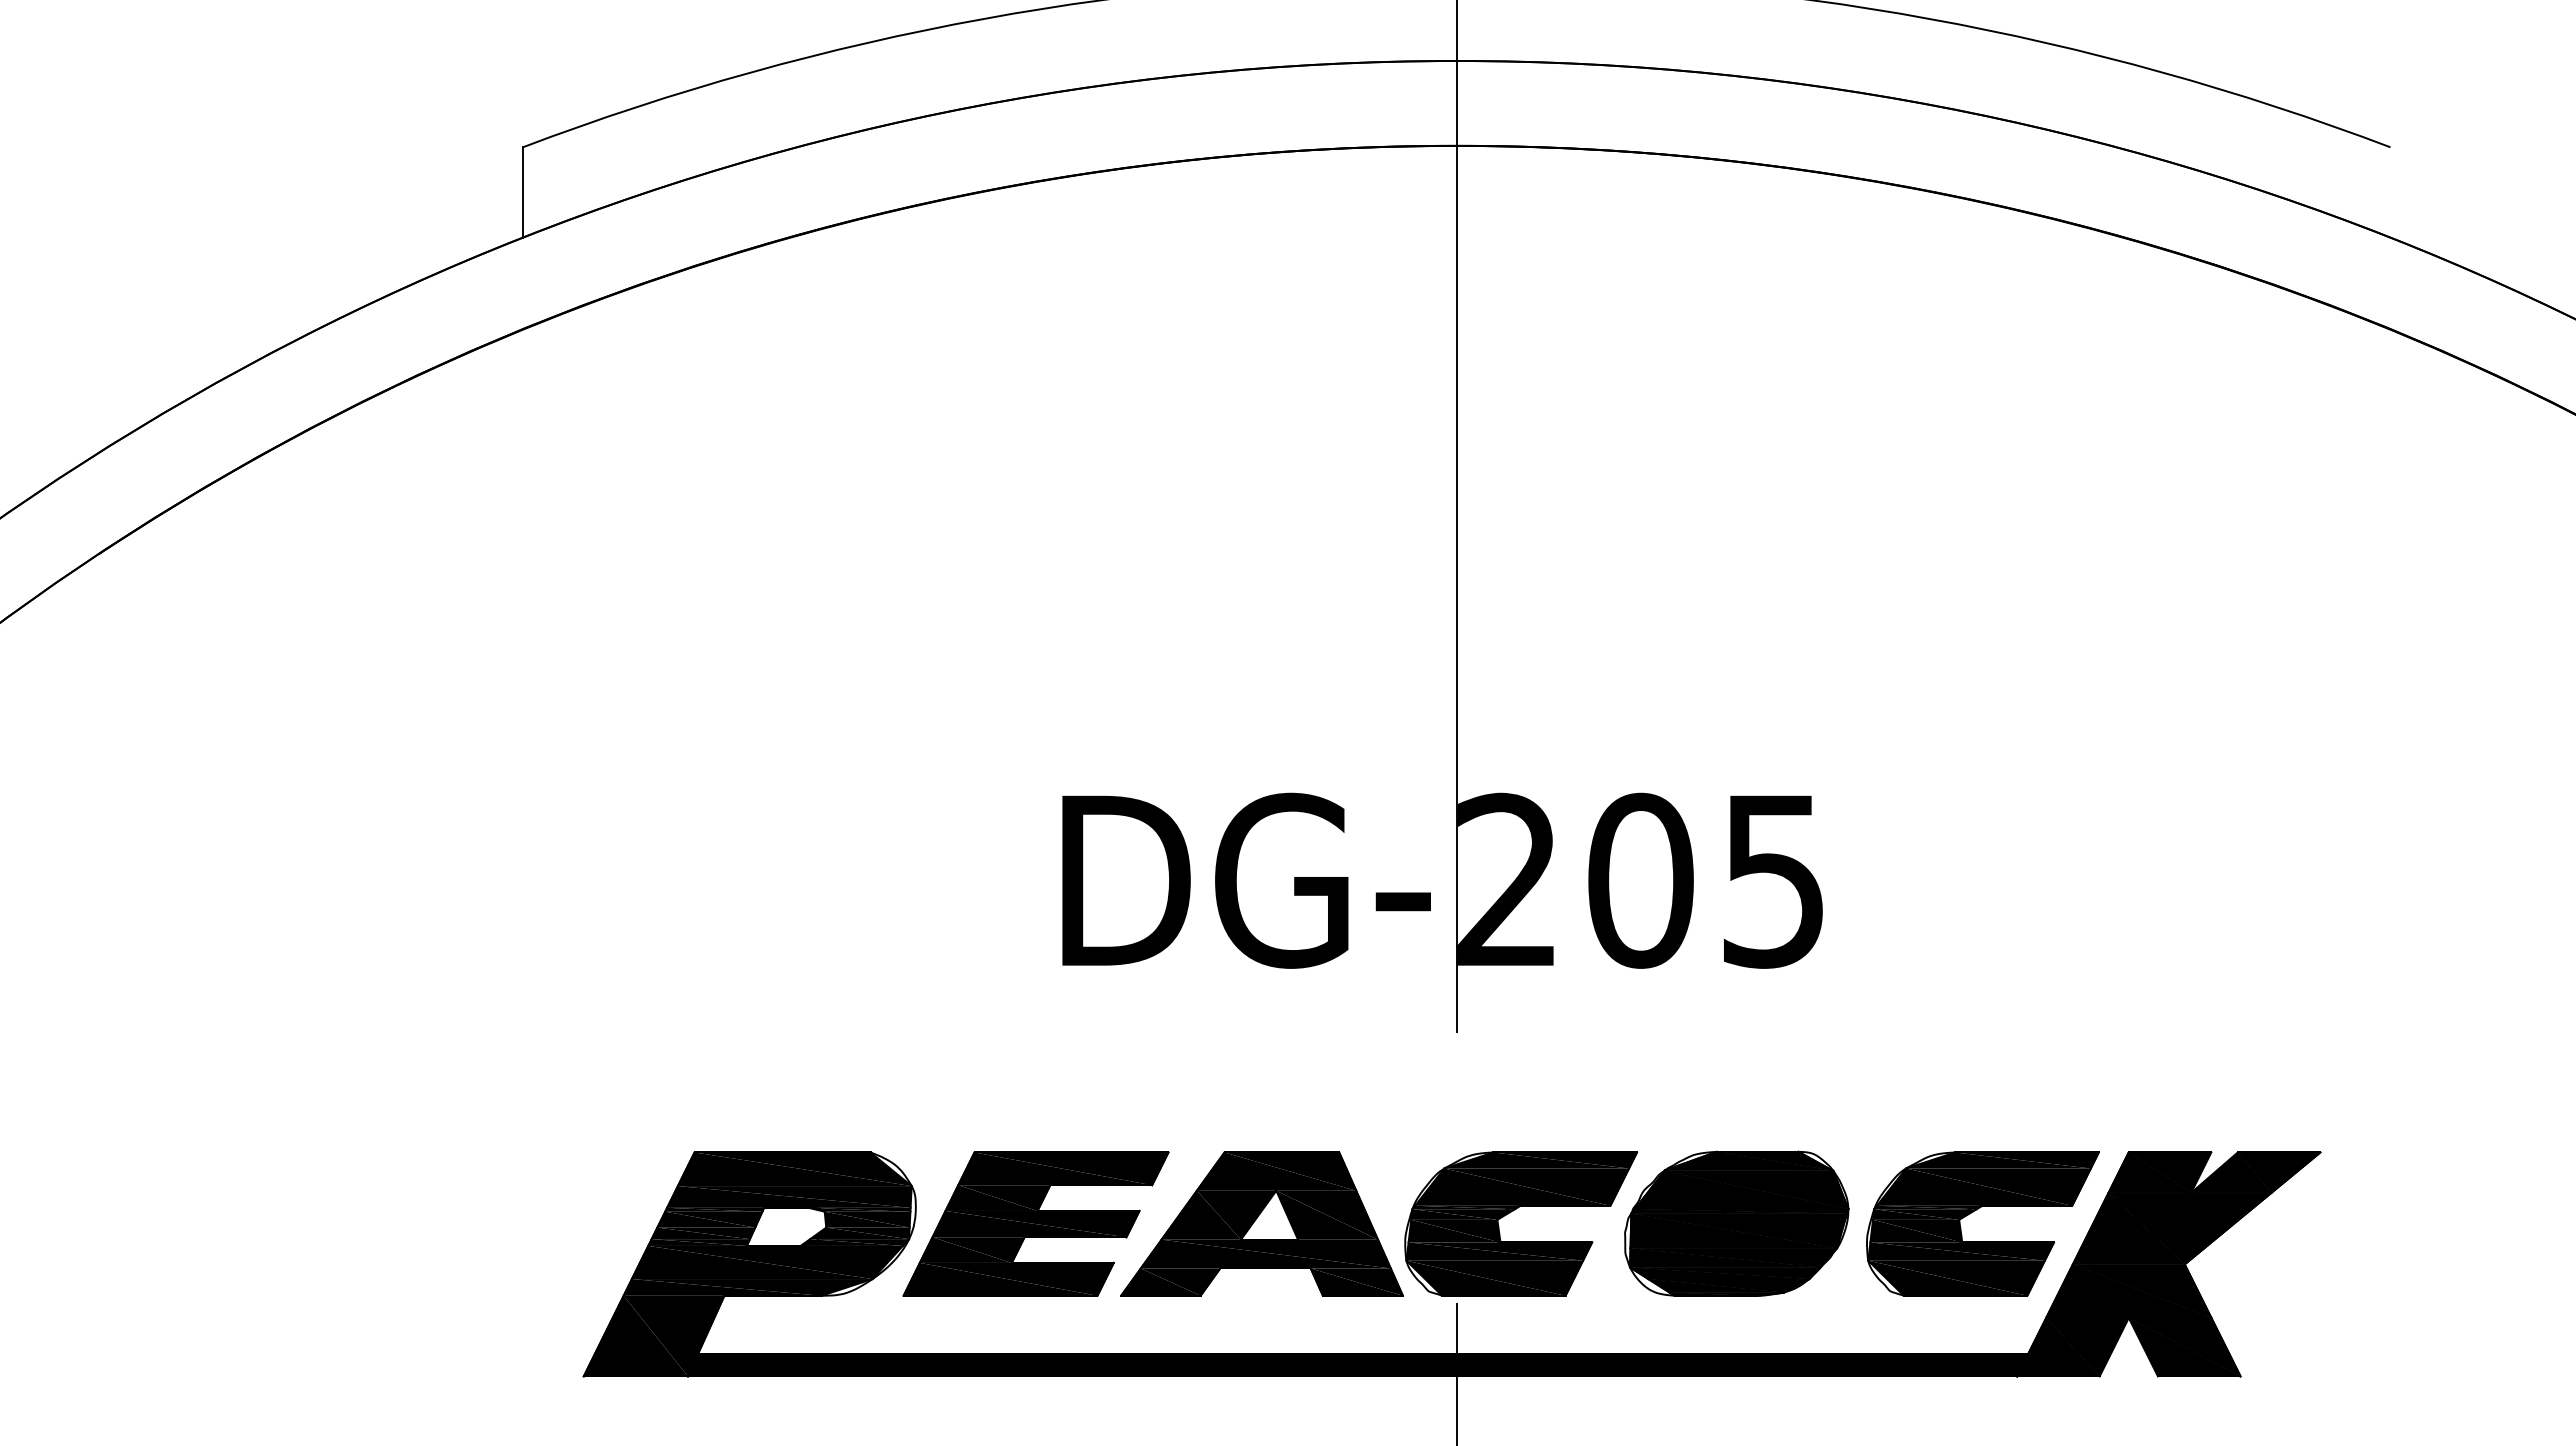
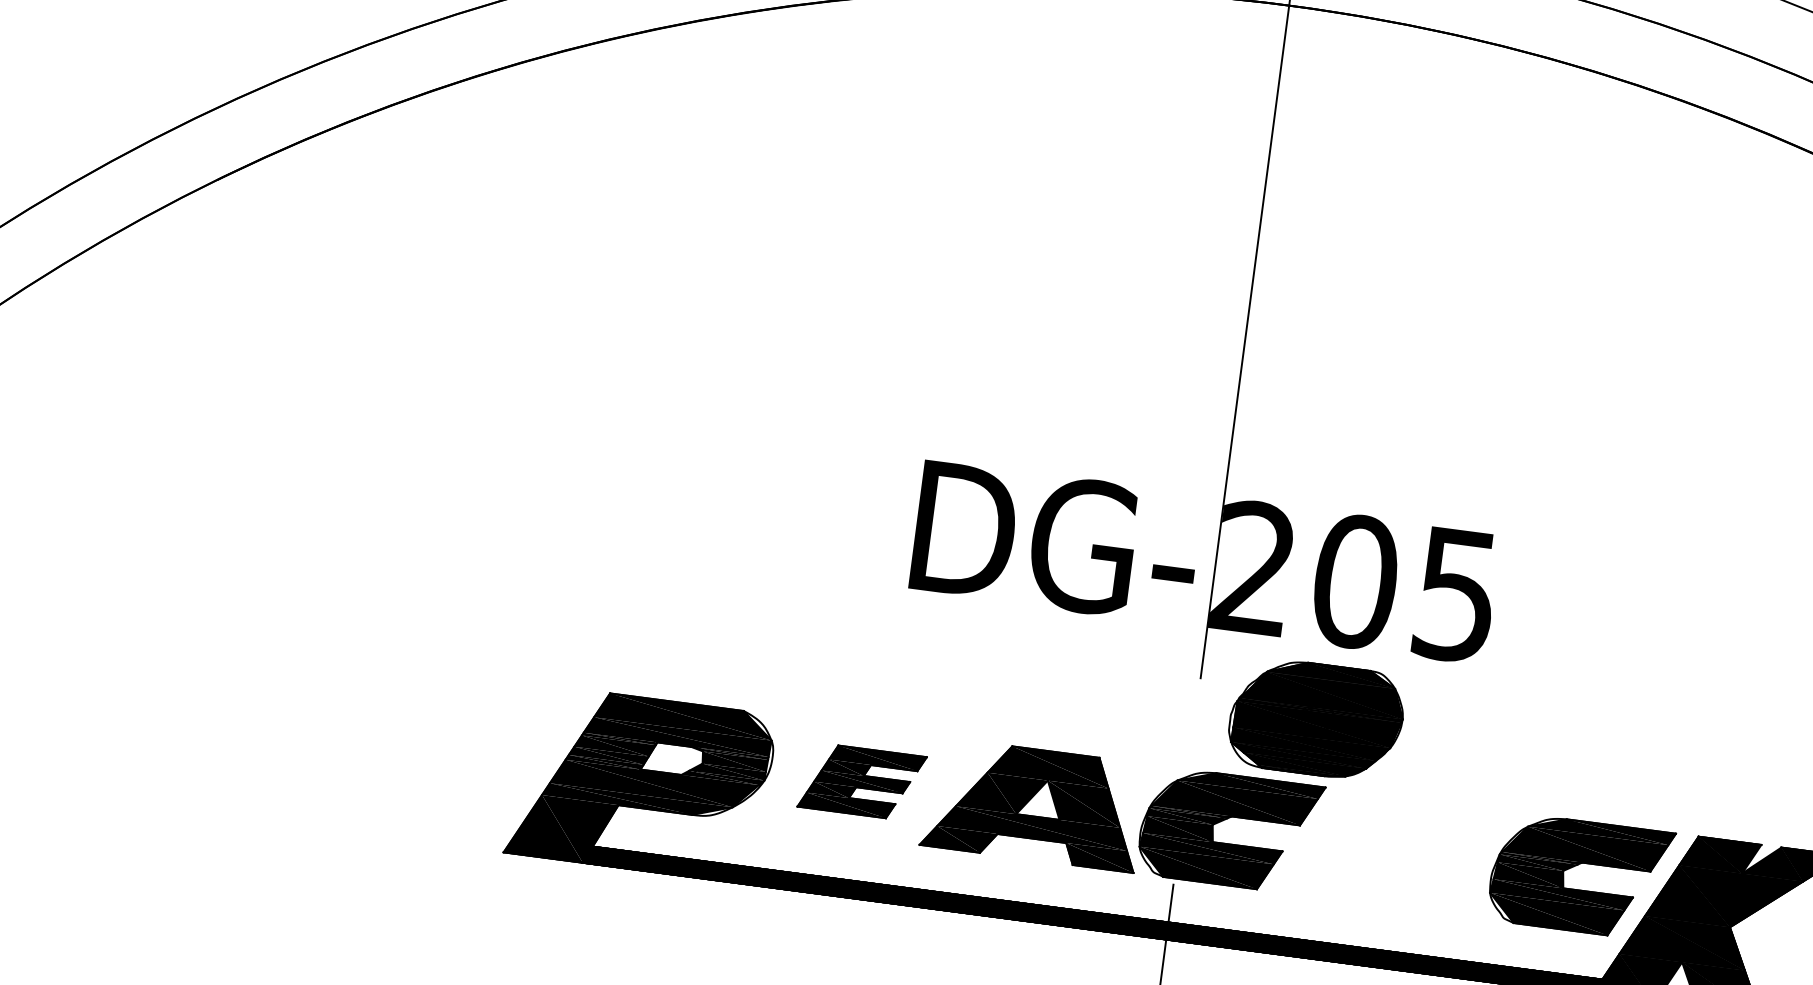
part: (1035, 1223) -> (861, 781), size x0.6
part: (1736, 1223) -> (1316, 719), moved

